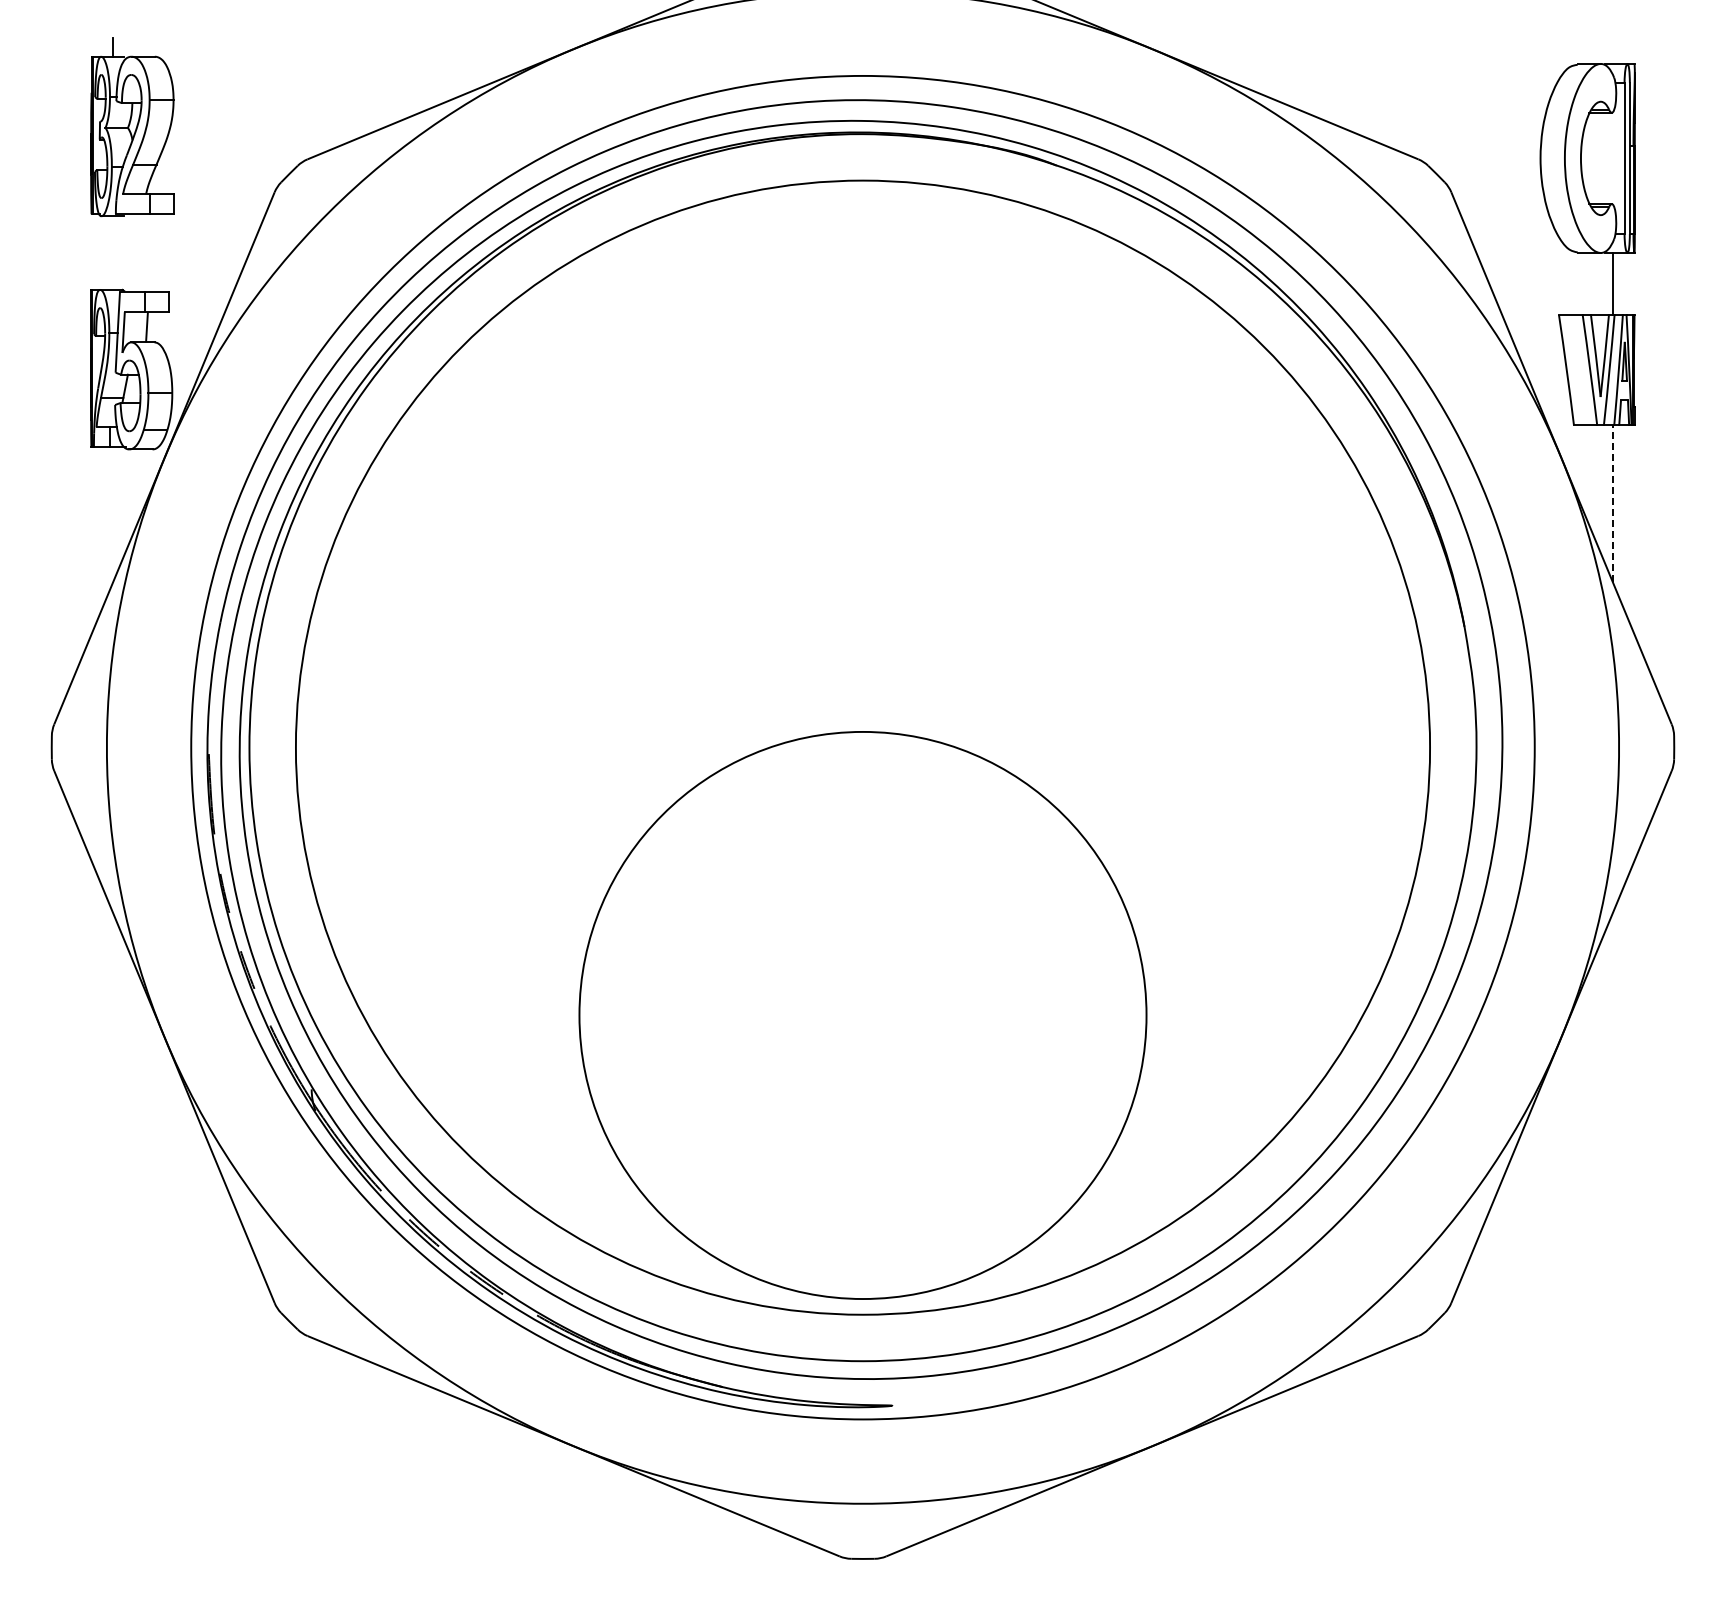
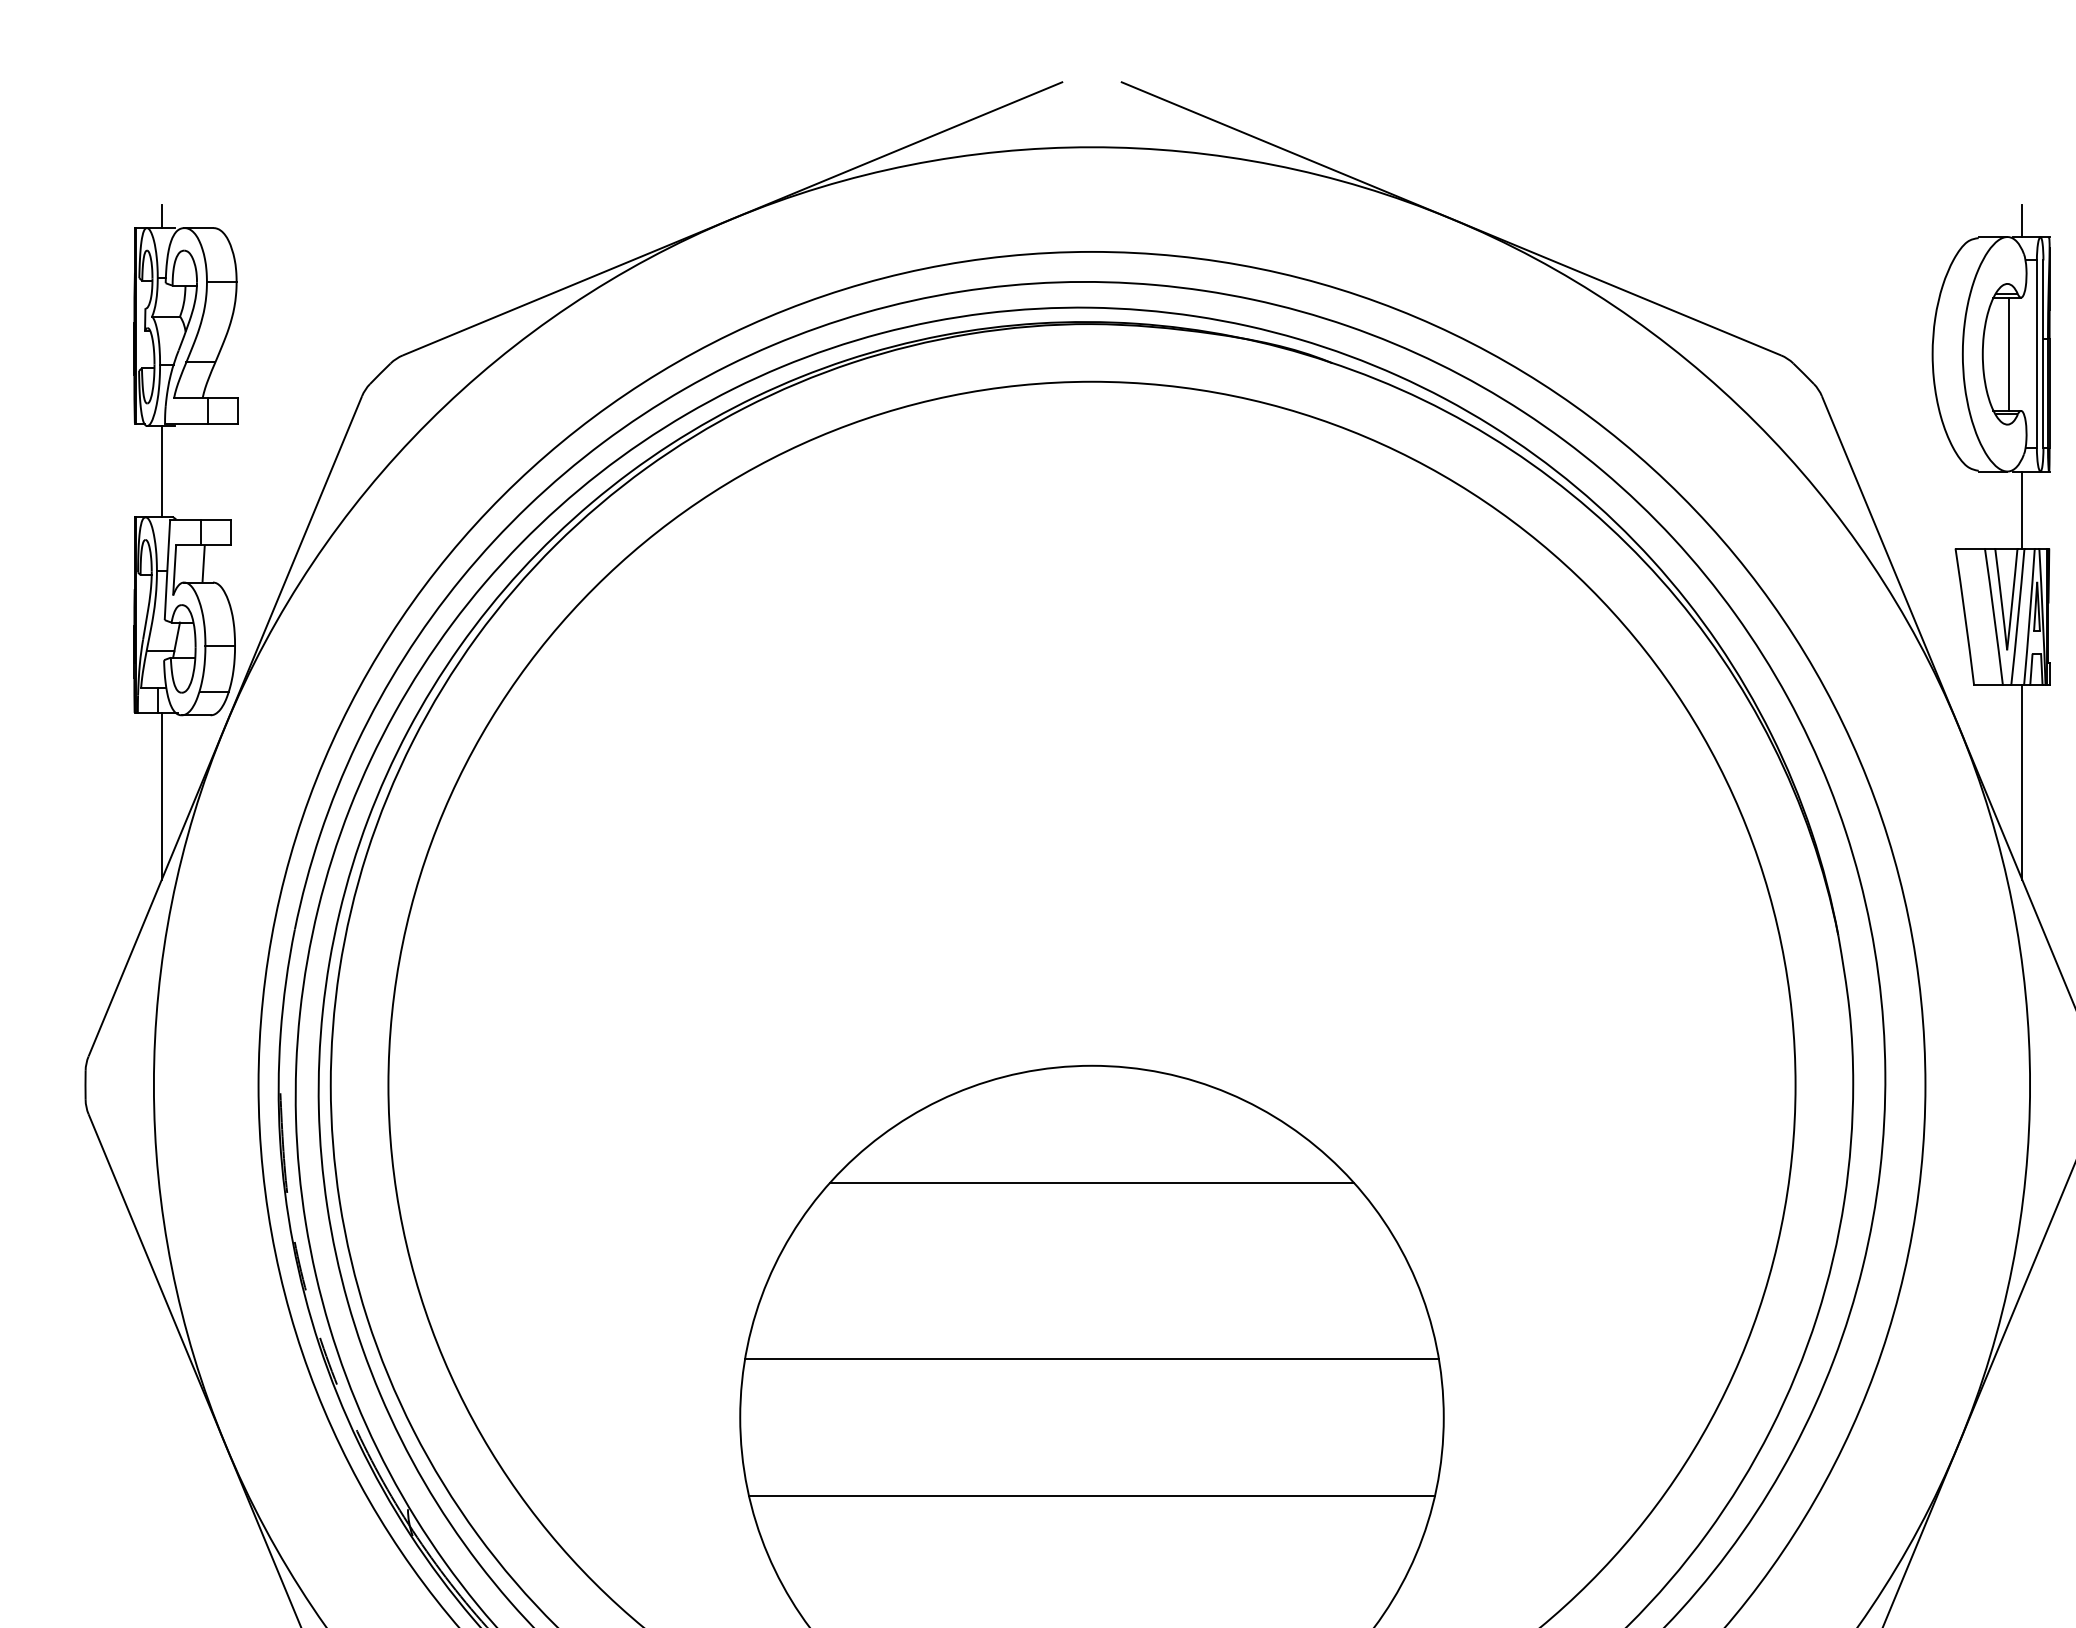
line: (1612, 50) -> (2021, 220), added
line: (1602, 158) -> (2009, 354), added
line: (113, 252) -> (162, 470), added
line: (1612, 503) -> (2021, 782), dashed -> solid
line: (113, 514) -> (162, 796), added
line: (862, 826) -> (1091, 1183), added
line: (862, 968) -> (1091, 1359), added
line: (862, 1078) -> (1091, 1495), added

